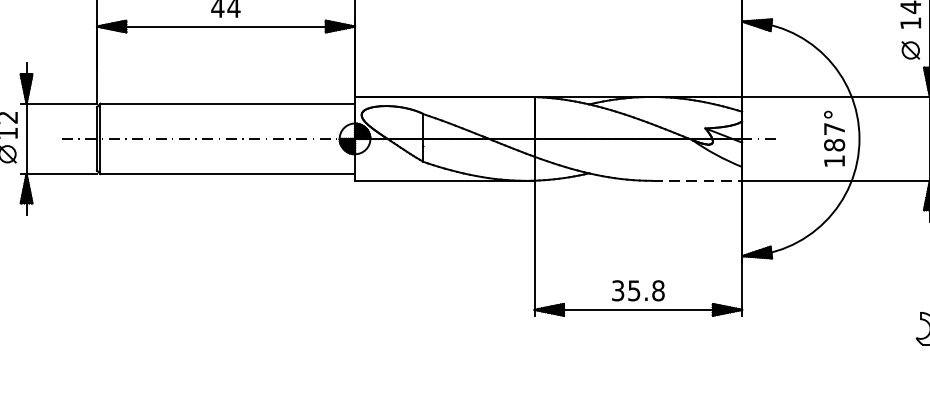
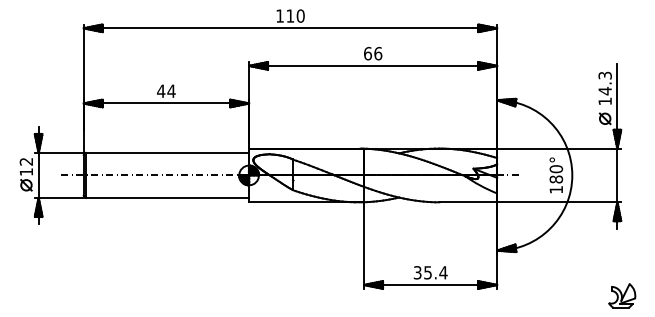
text: (834, 129) -> (556, 169), 187° -> 180°
line: (697, 181) -> (468, 202), dashed -> solid
text: (658, 290) -> (443, 272), 35.8 -> 35.4

